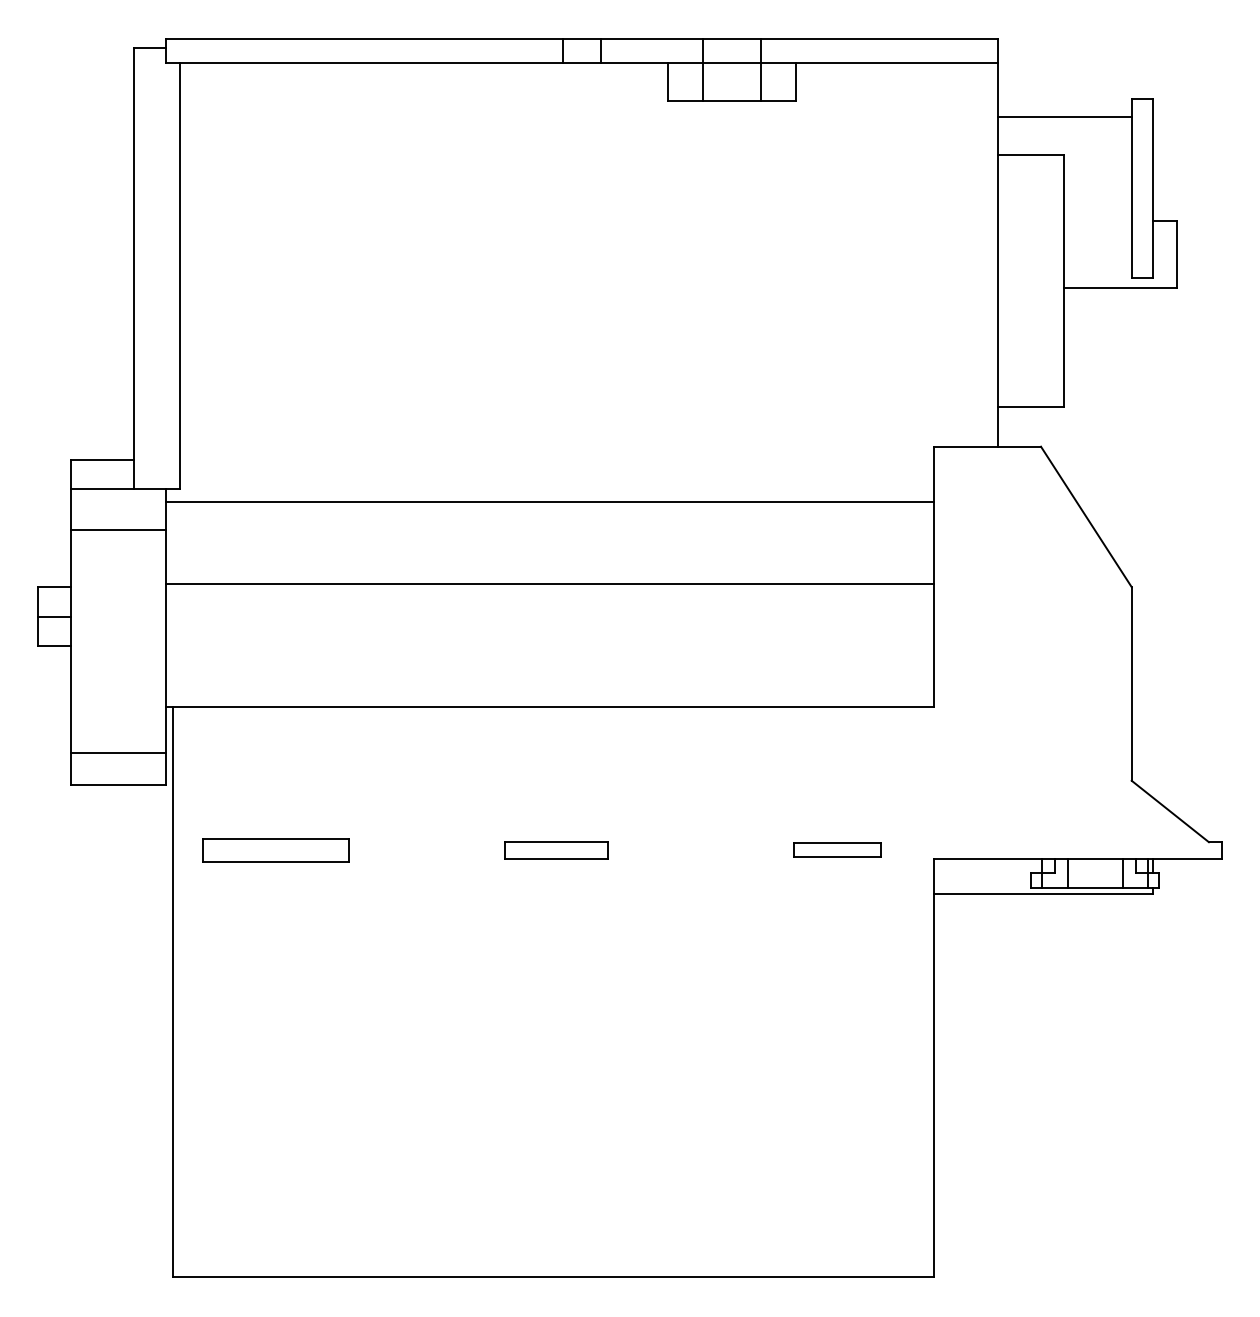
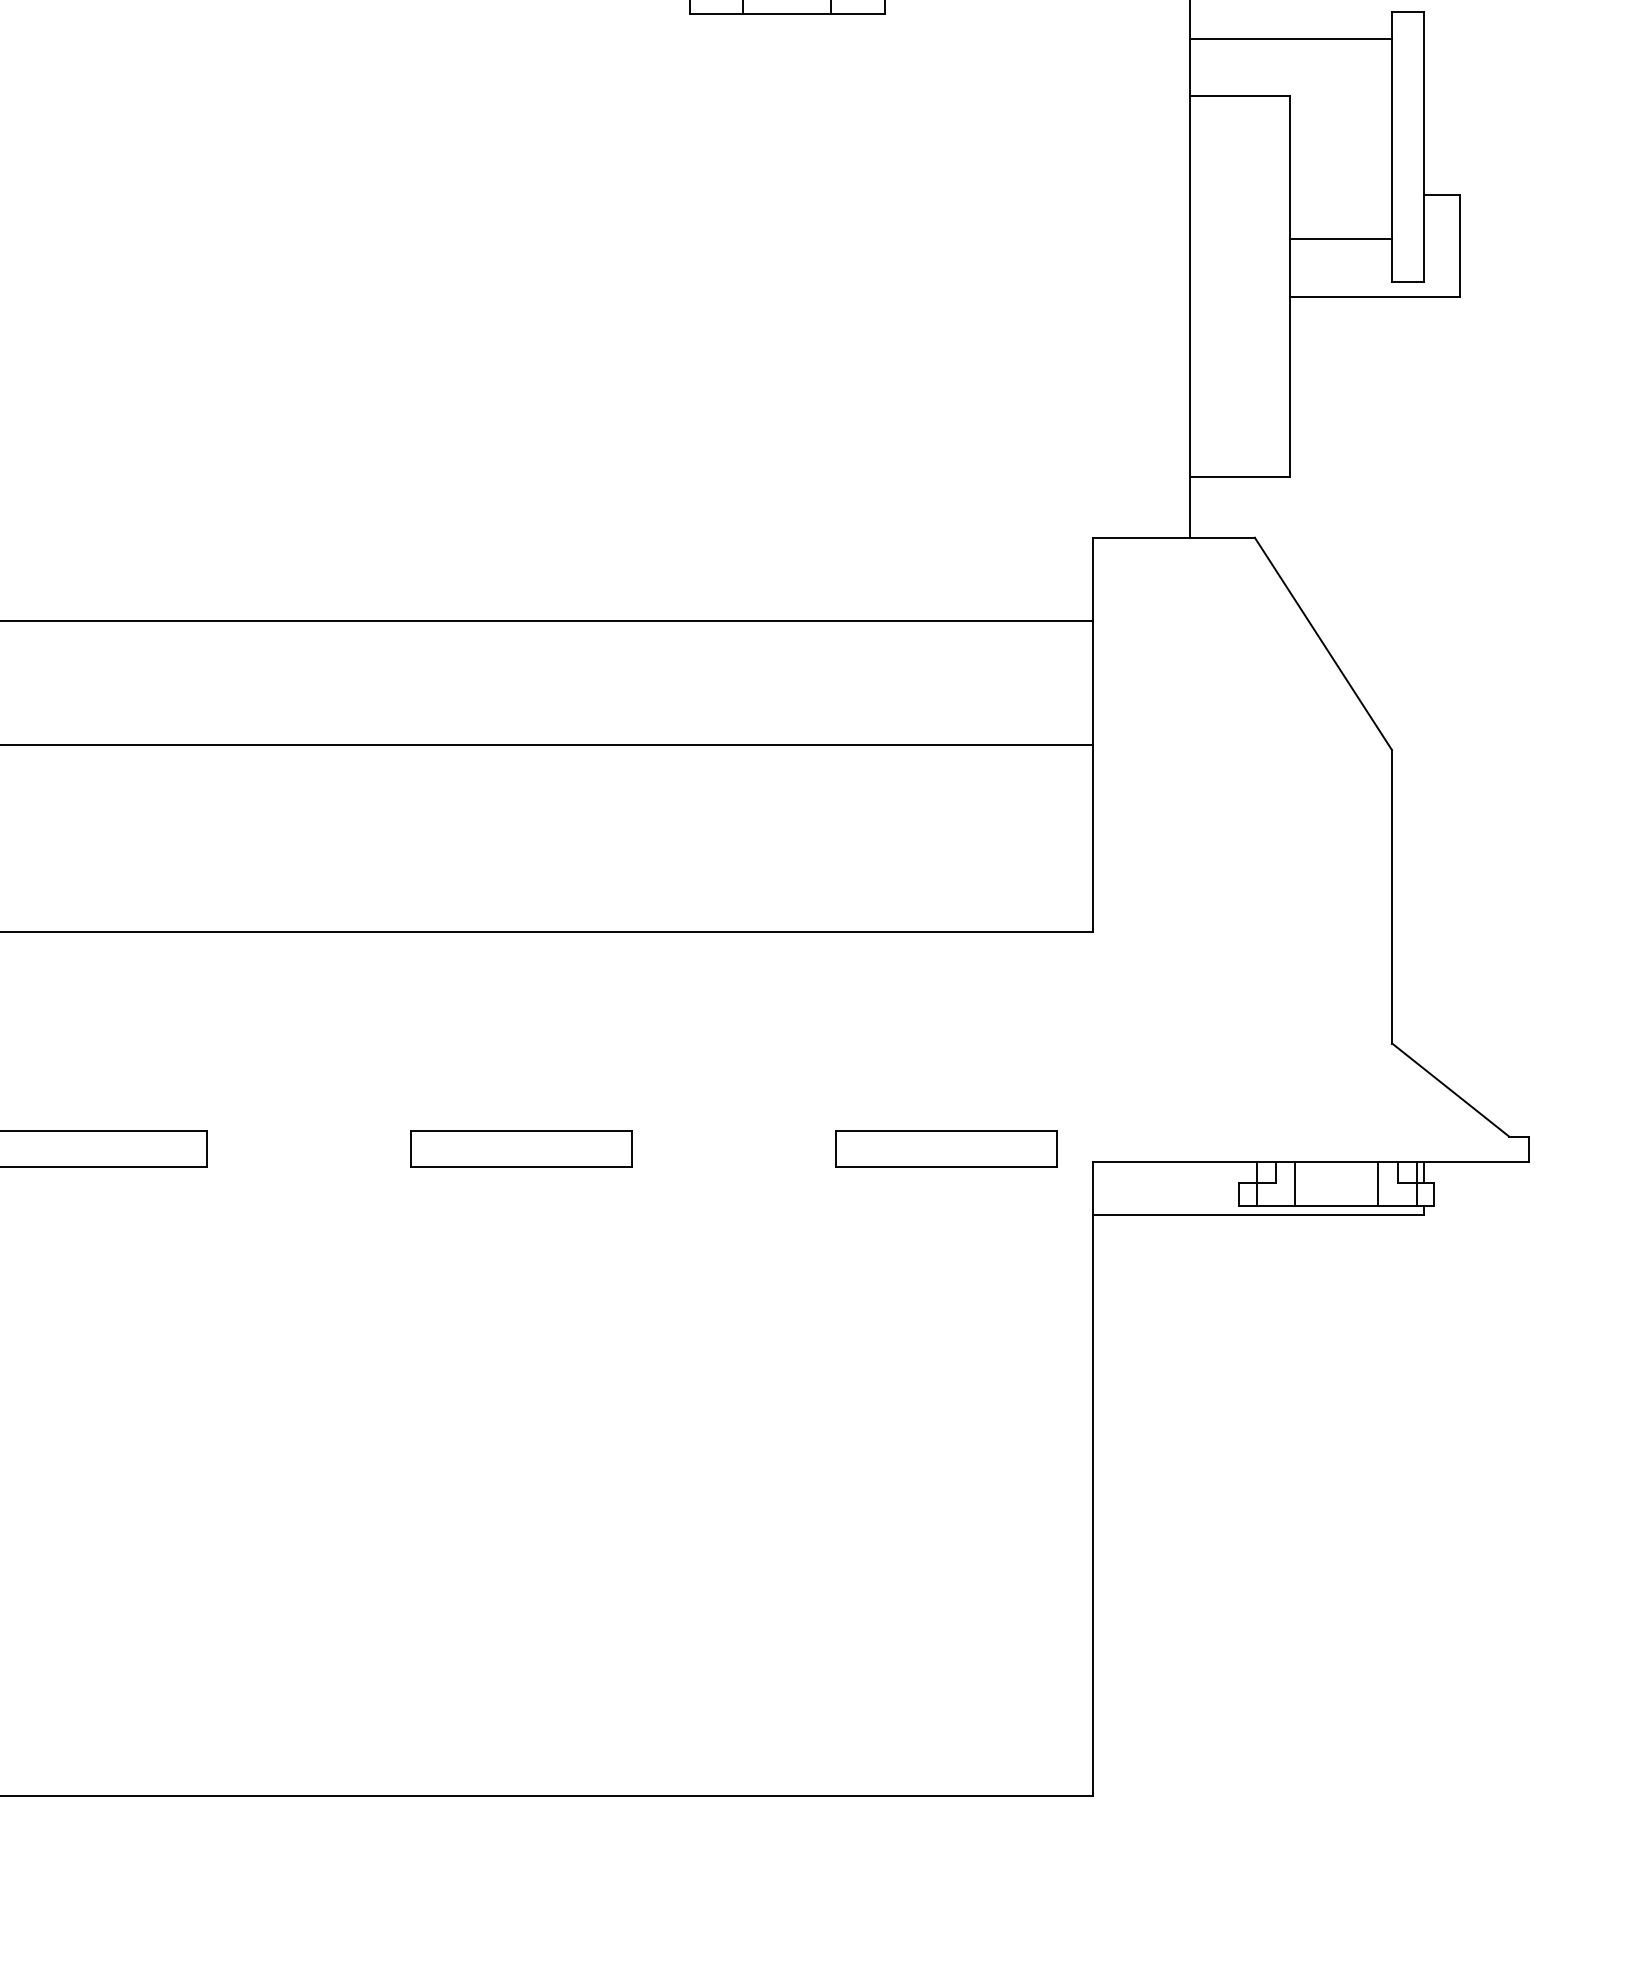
line: (1097, 249) -> (1340, 239), added
part: (556, 850) -> (521, 1149), size x1.43
part: (837, 850) -> (946, 1149), size x1.67

